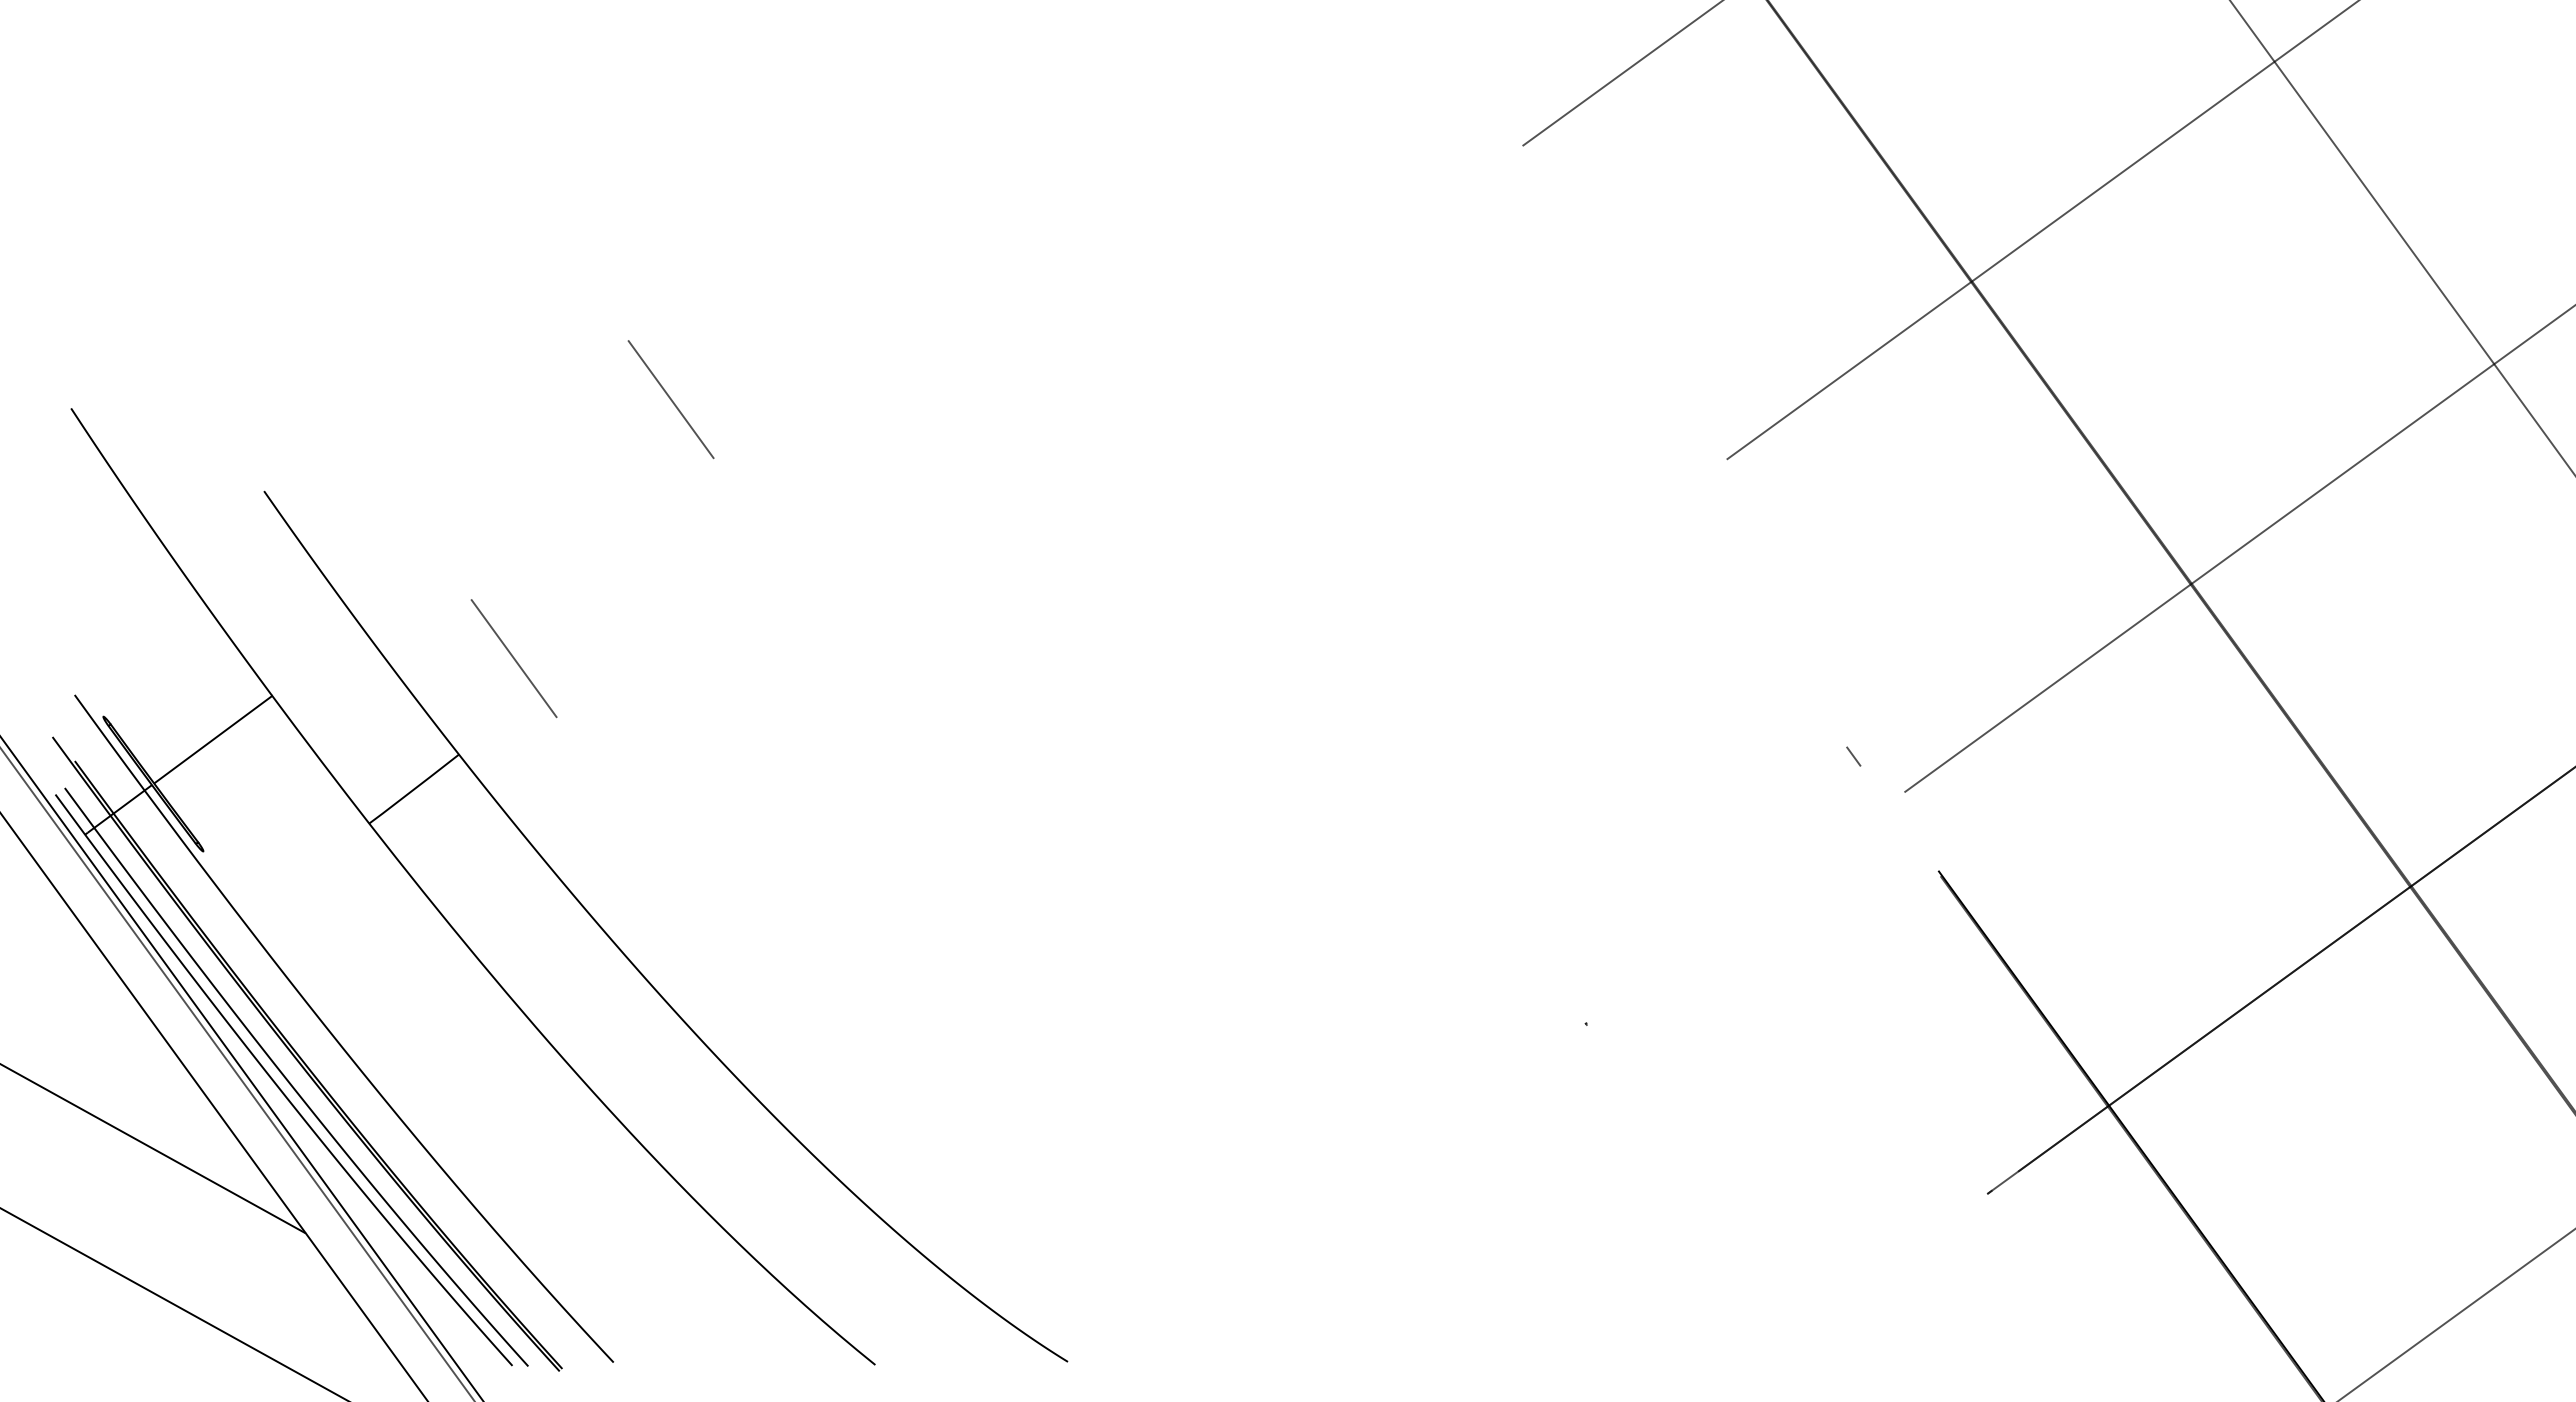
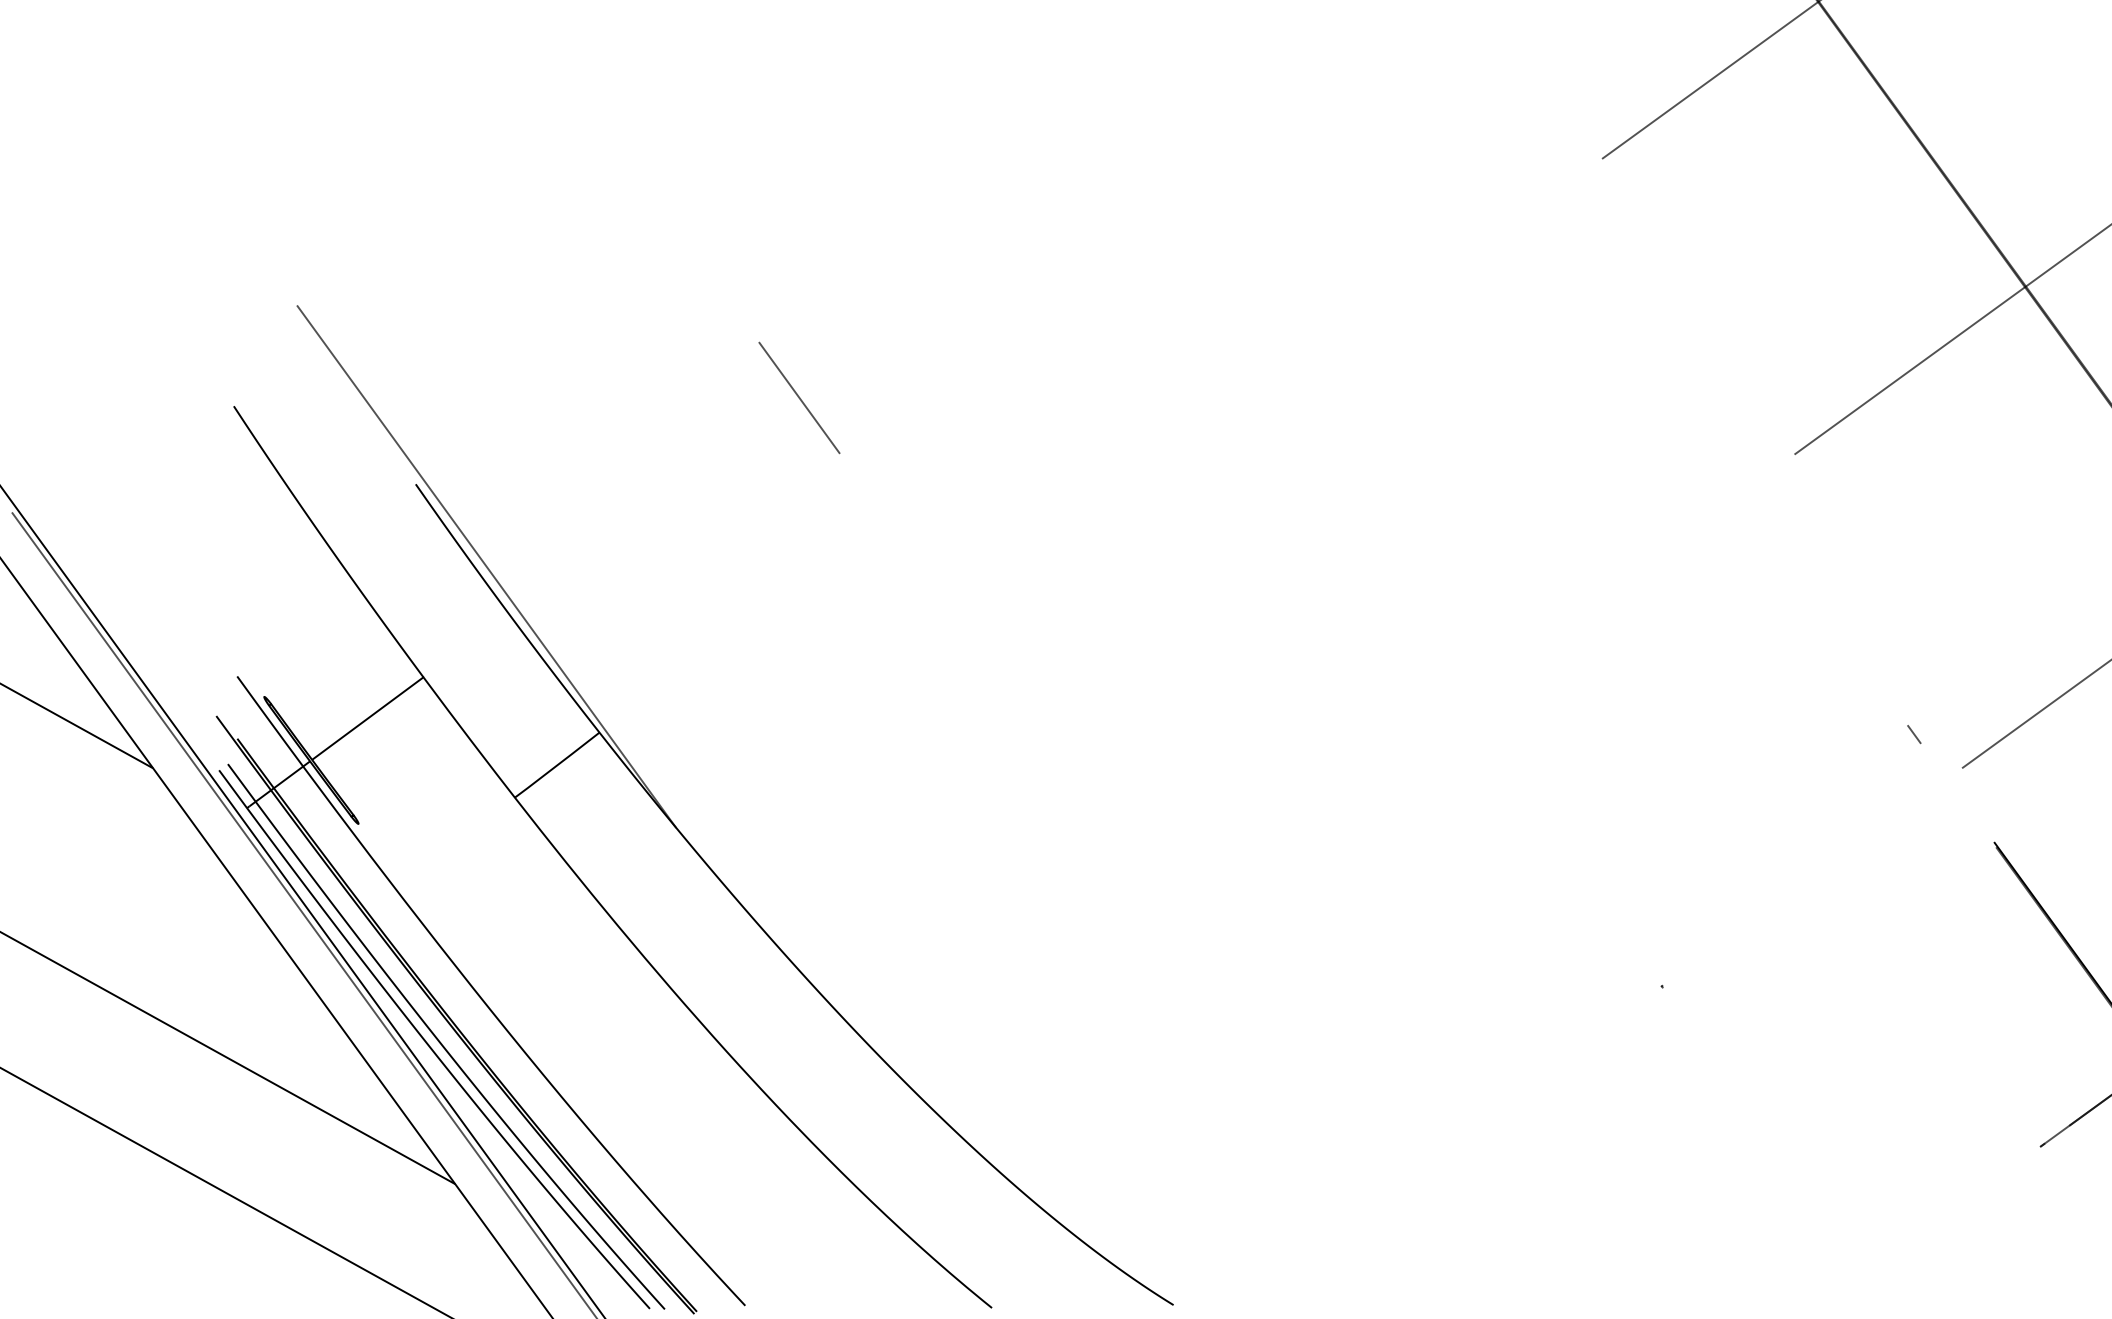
line: (338, 578) -> (485, 566), added
line: (513, 658) -> (650, 642), removed

